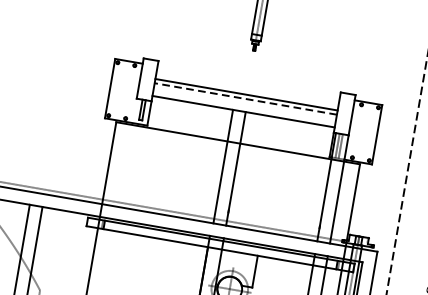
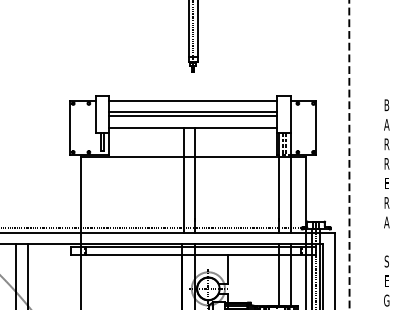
line: (248, 81) -> (193, 100), added
line: (245, 99) -> (193, 116), dashed -> solid

